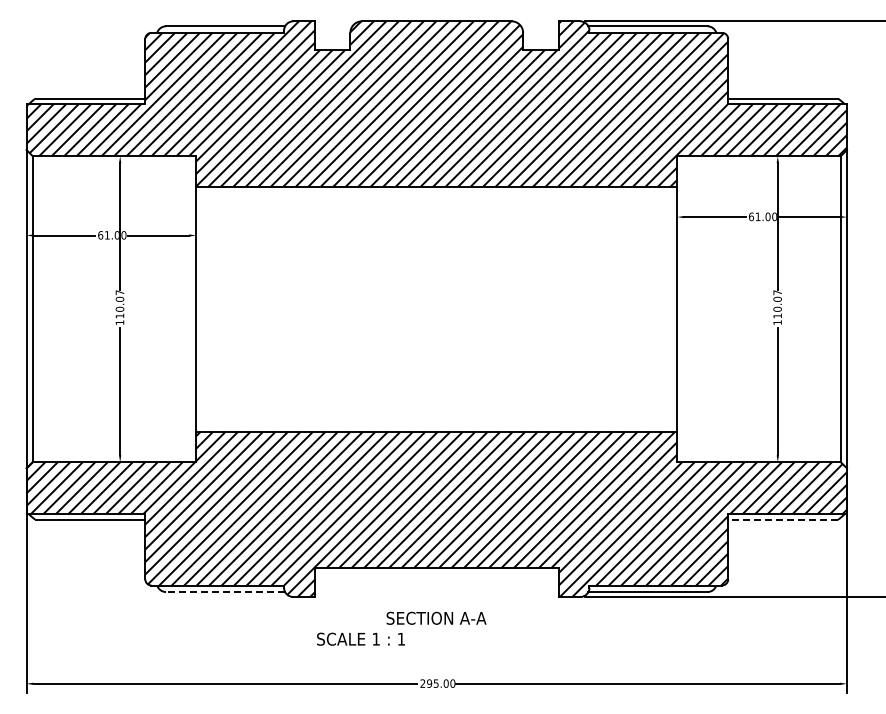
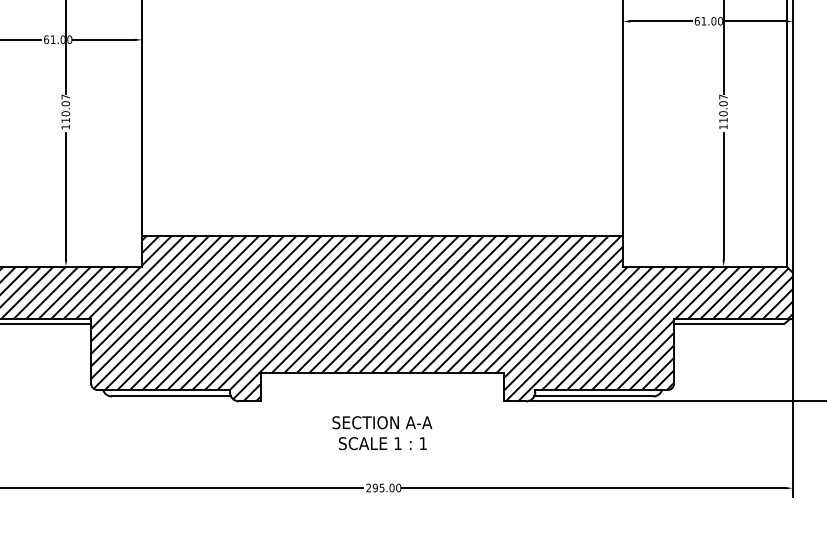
line: (783, 519) -> (729, 323), dashed -> solid
line: (225, 592) -> (171, 396), dashed -> solid
text: (360, 638) -> (382, 442), moved

